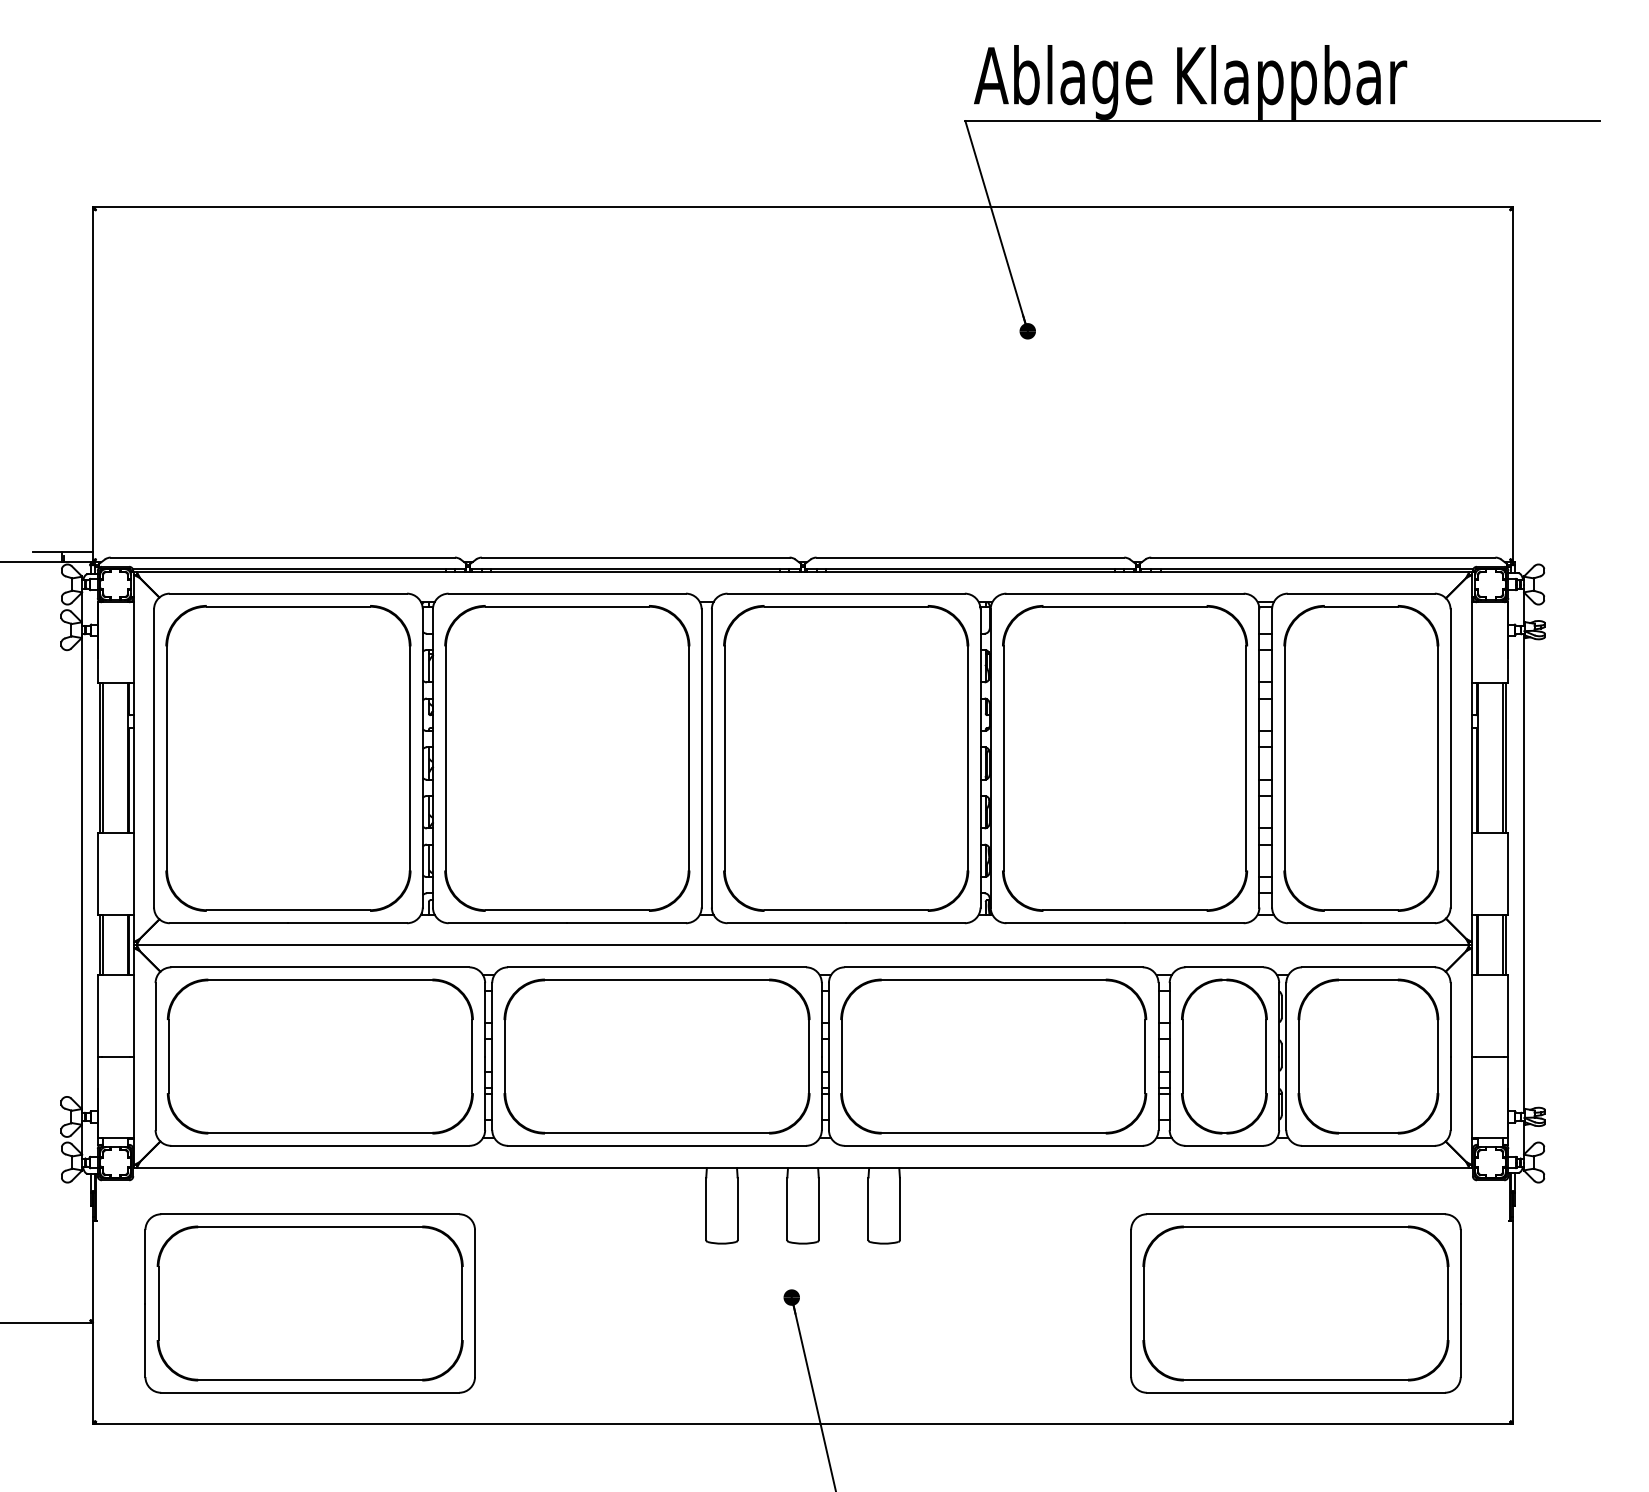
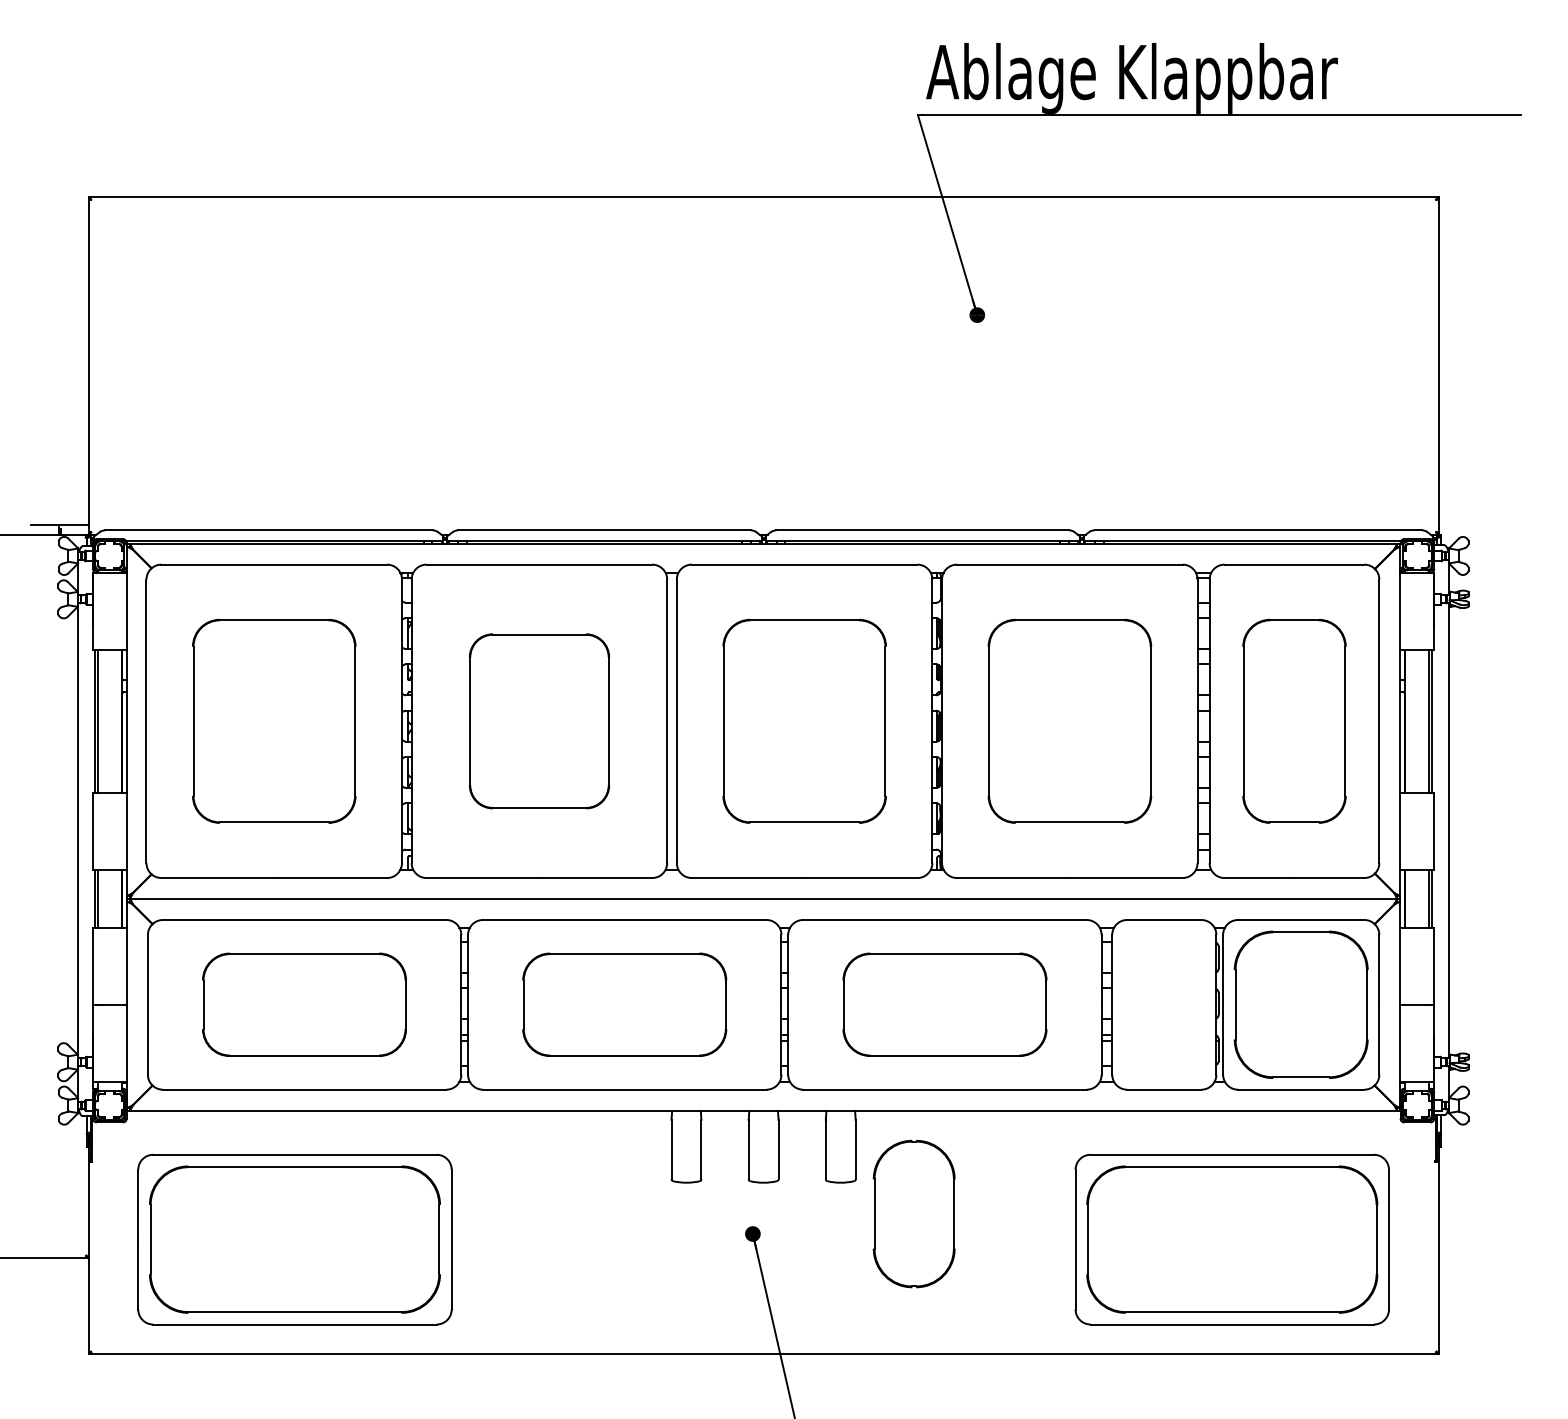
part: (288, 758) -> (274, 721), size x0.7
part: (567, 758) -> (539, 721), size x0.6
part: (846, 758) -> (804, 721), size x0.7
part: (1125, 758) -> (1070, 721), size x0.7
part: (1361, 758) -> (1294, 721), size x0.7
part: (319, 1056) -> (303, 1004), size x0.7
part: (656, 1056) -> (624, 1004), size x0.7
part: (993, 1056) -> (944, 1004), size x0.7
part: (1224, 1056) -> (914, 1213), moved

